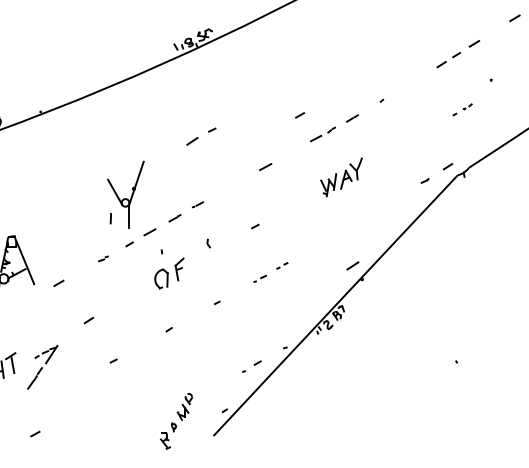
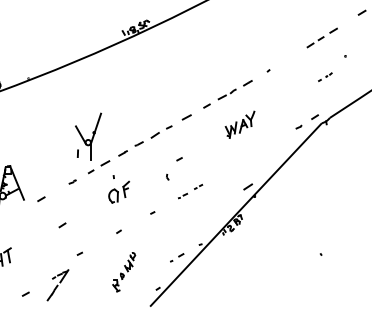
line: (299, 114) -> (206, 105), moved
part: (201, 135) -> (161, 131), moved
part: (208, 242) -> (167, 176), moved
part: (41, 367) -> (57, 285), moved
part: (177, 421) -> (124, 272), moved
line: (34, 433) -> (25, 293), moved

